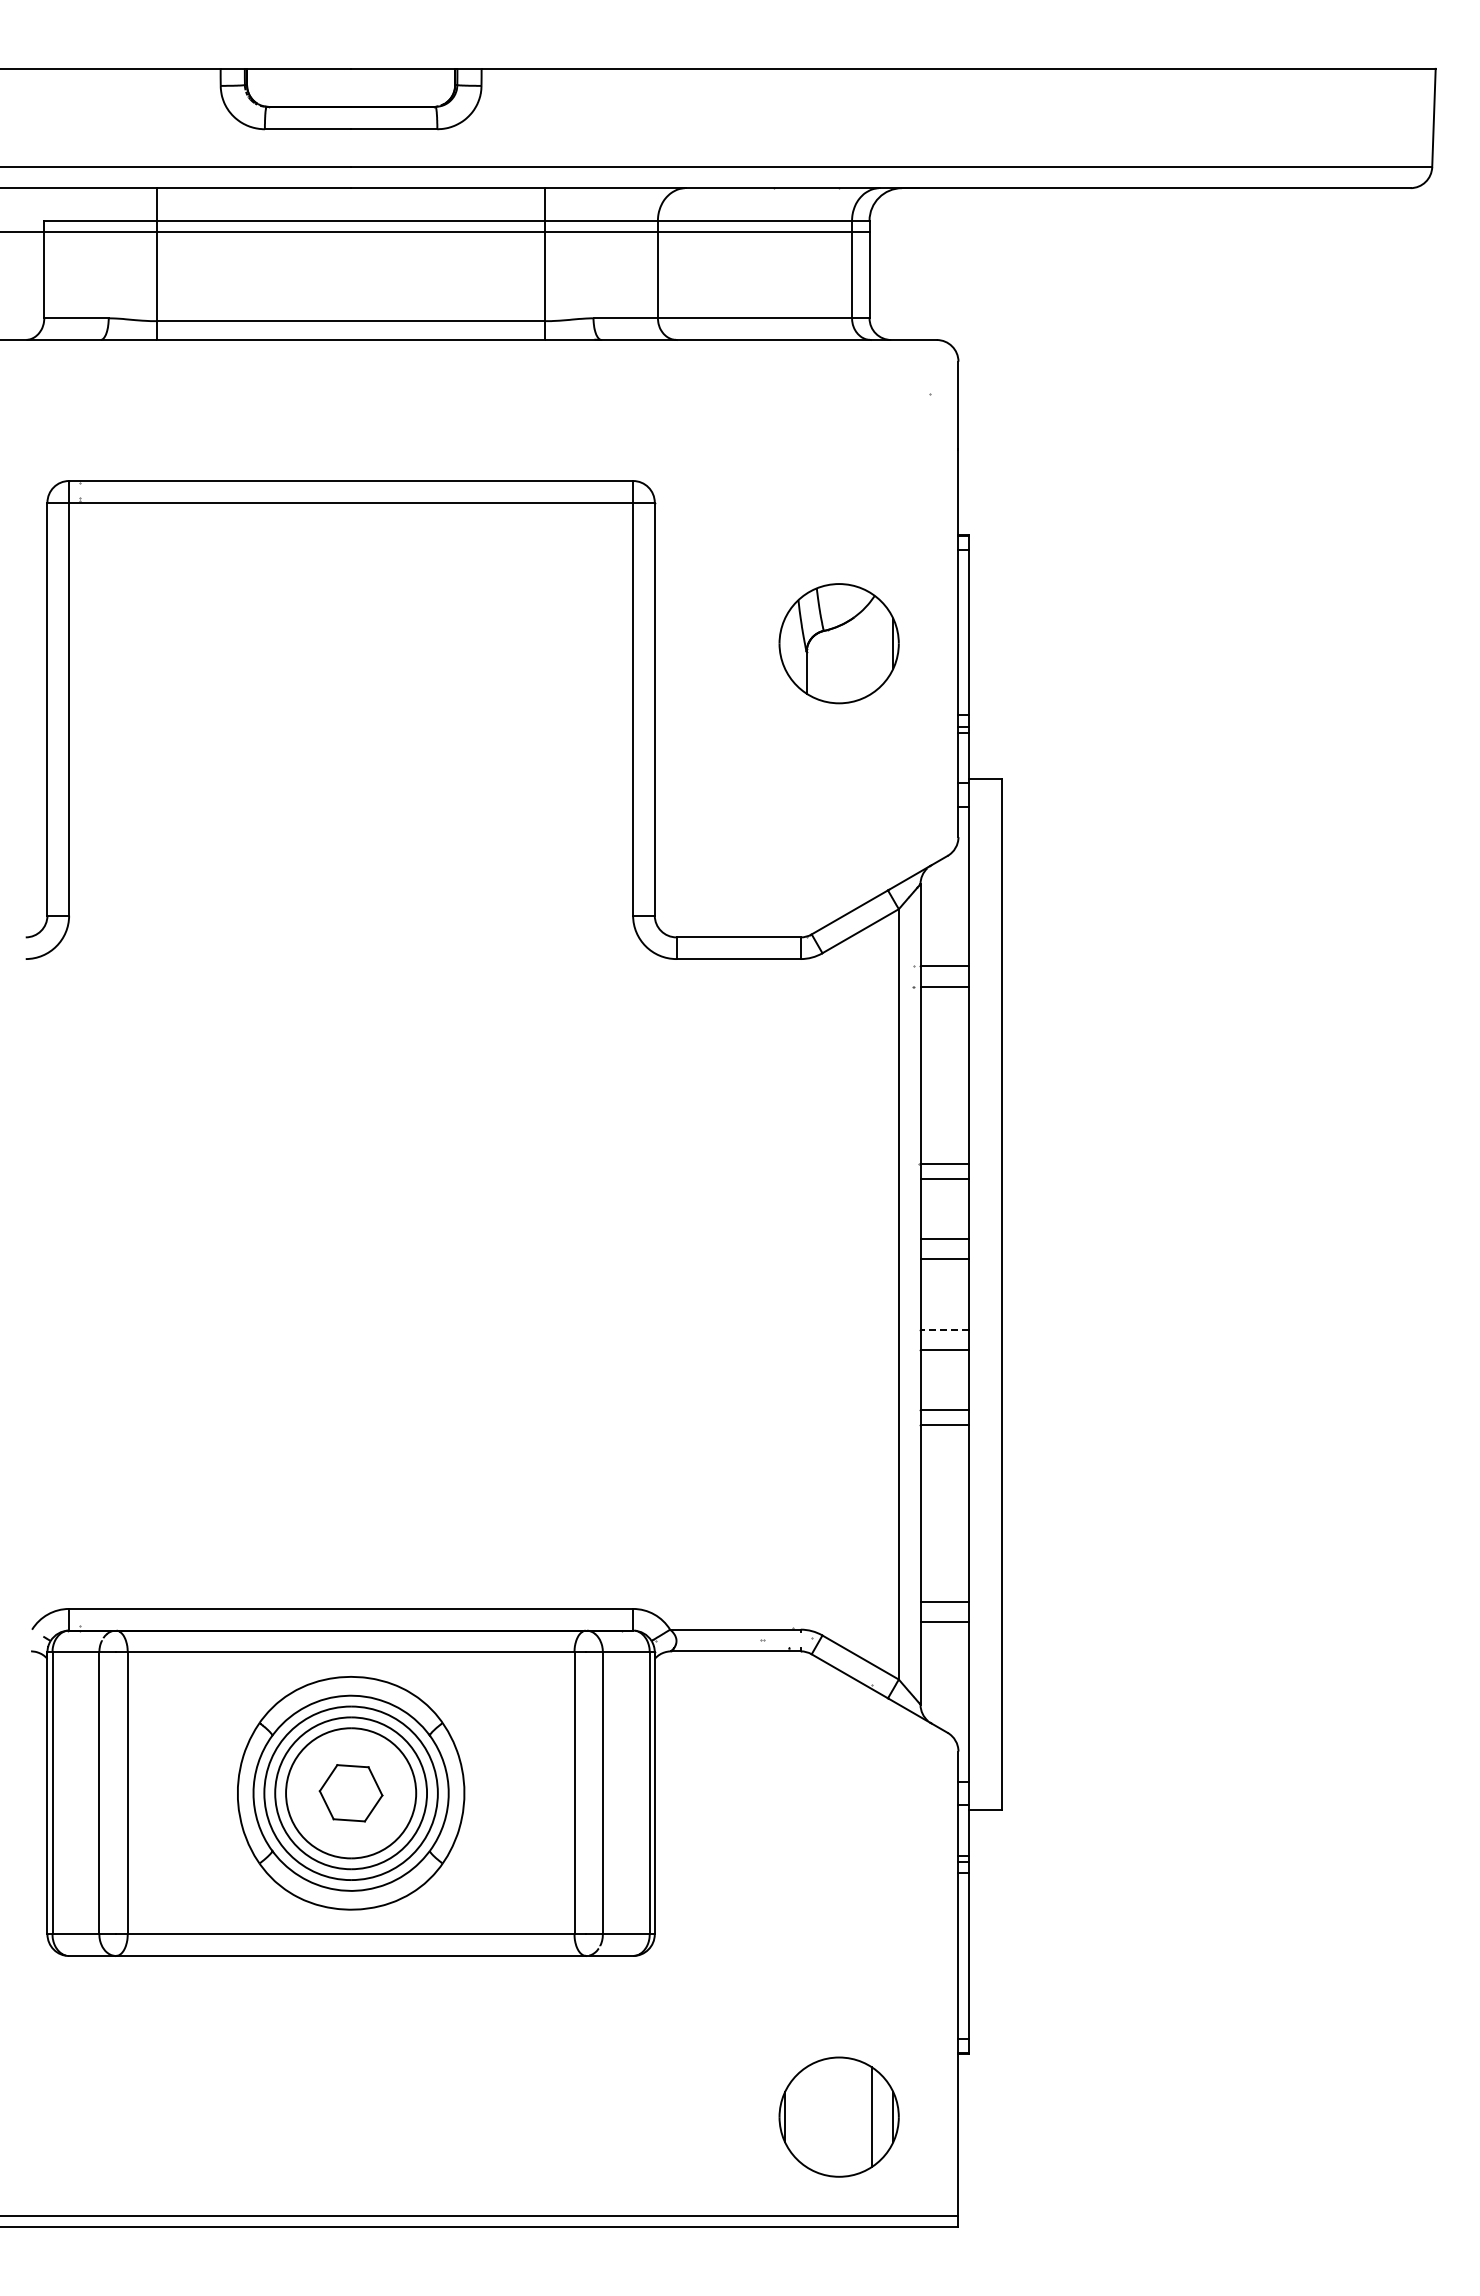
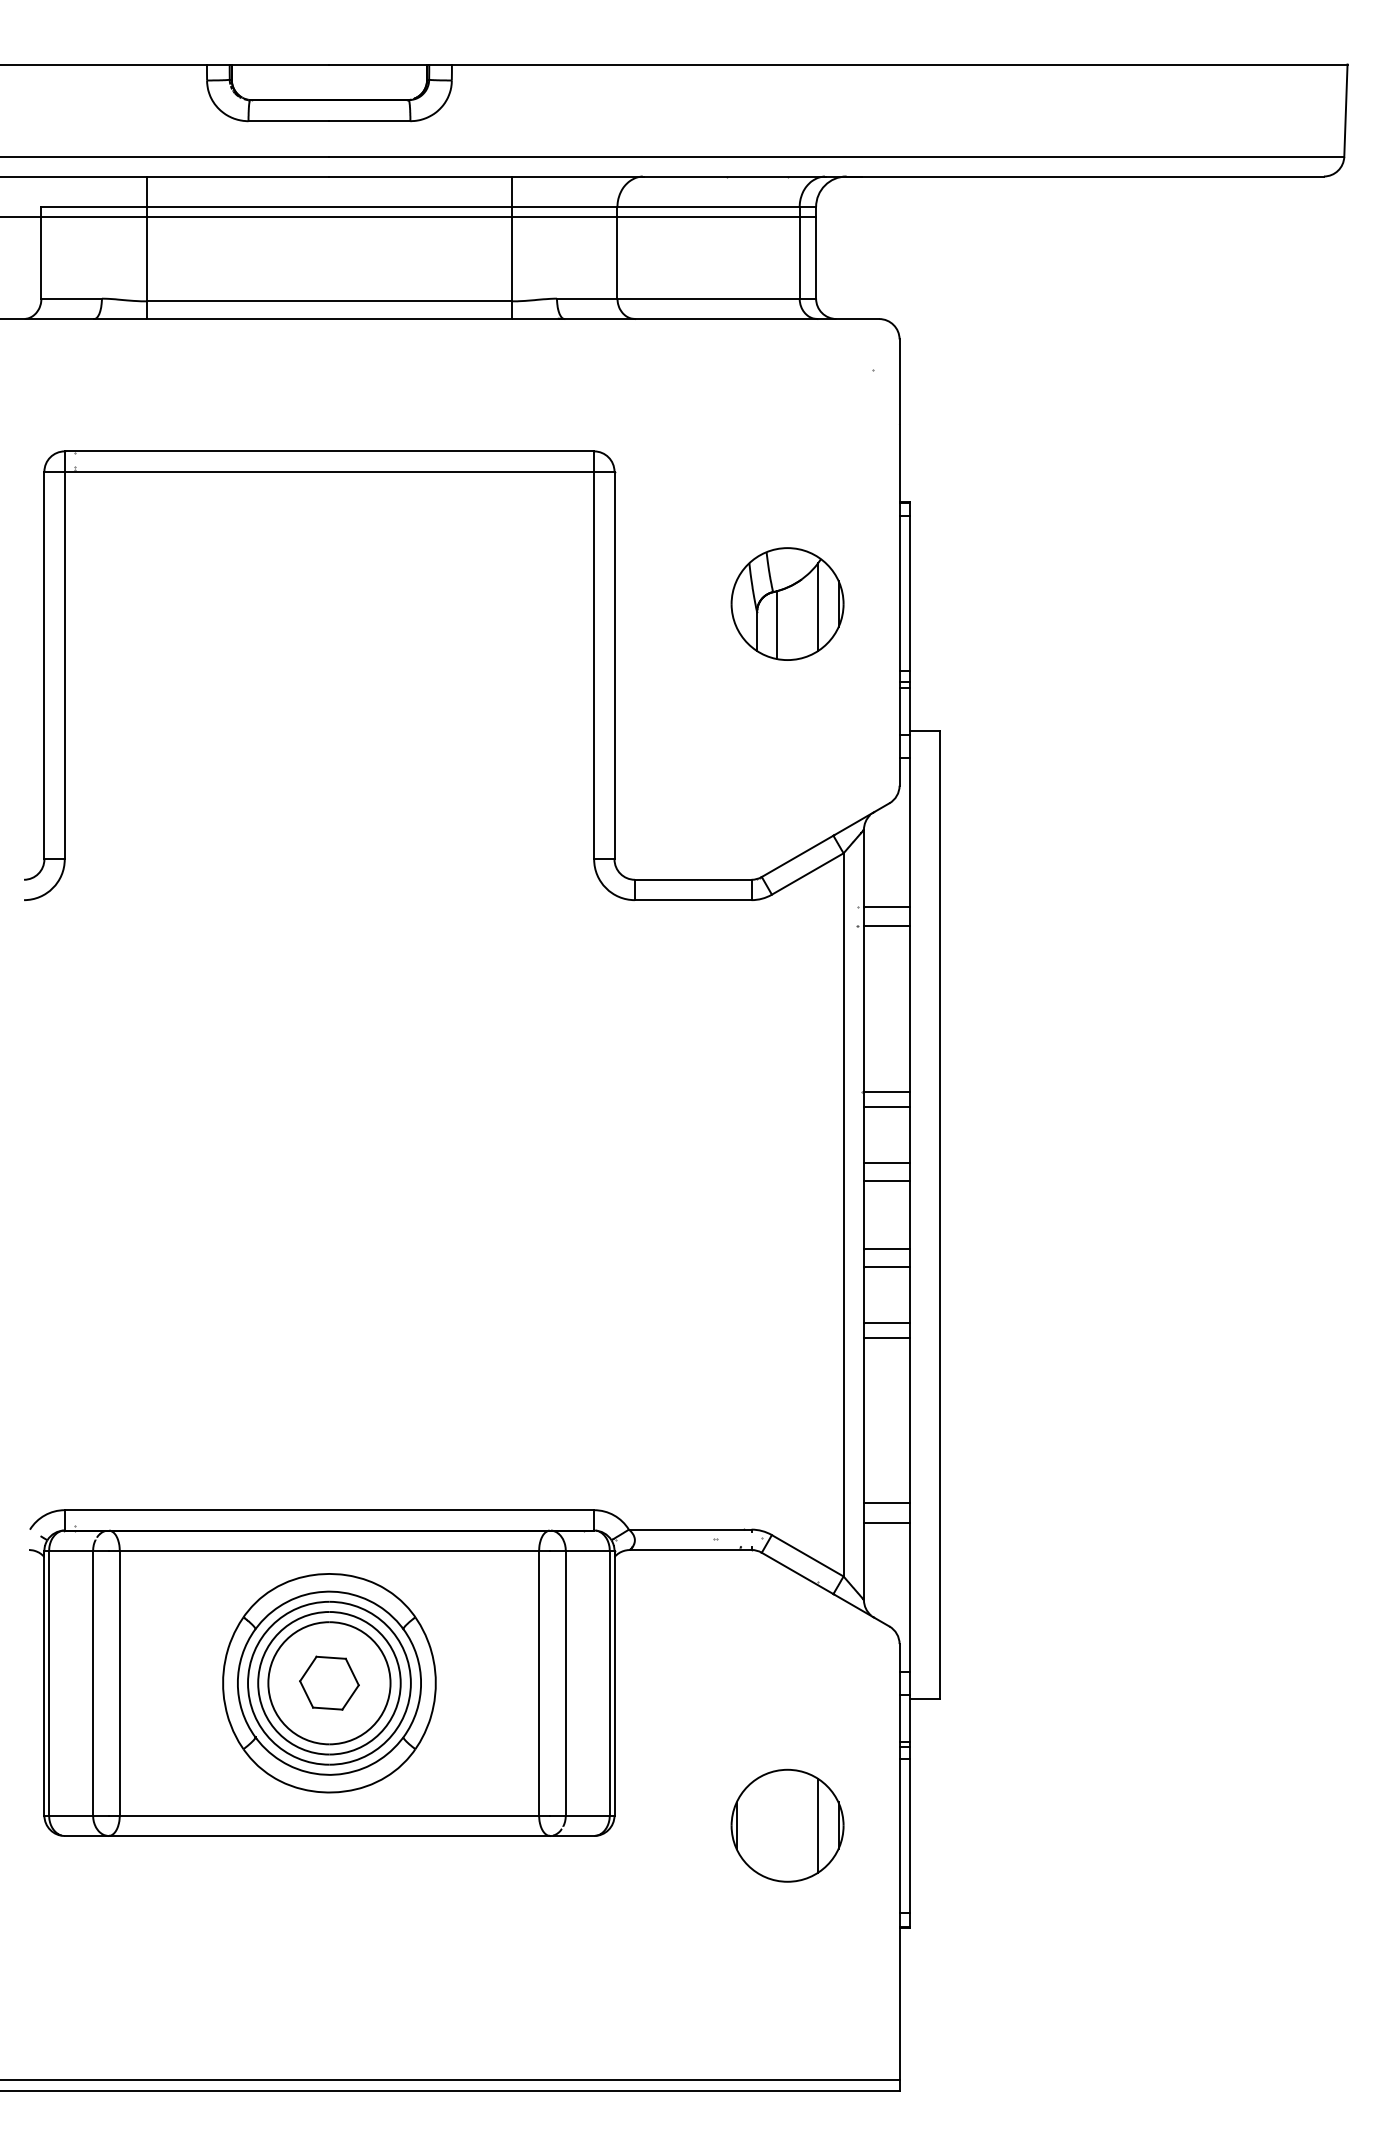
line: (871, 646) -> (817, 606), added
line: (828, 665) -> (777, 624), added
line: (944, 1330) -> (886, 1248), dashed -> solid
part: (838, 2116) -> (786, 1825), moved

